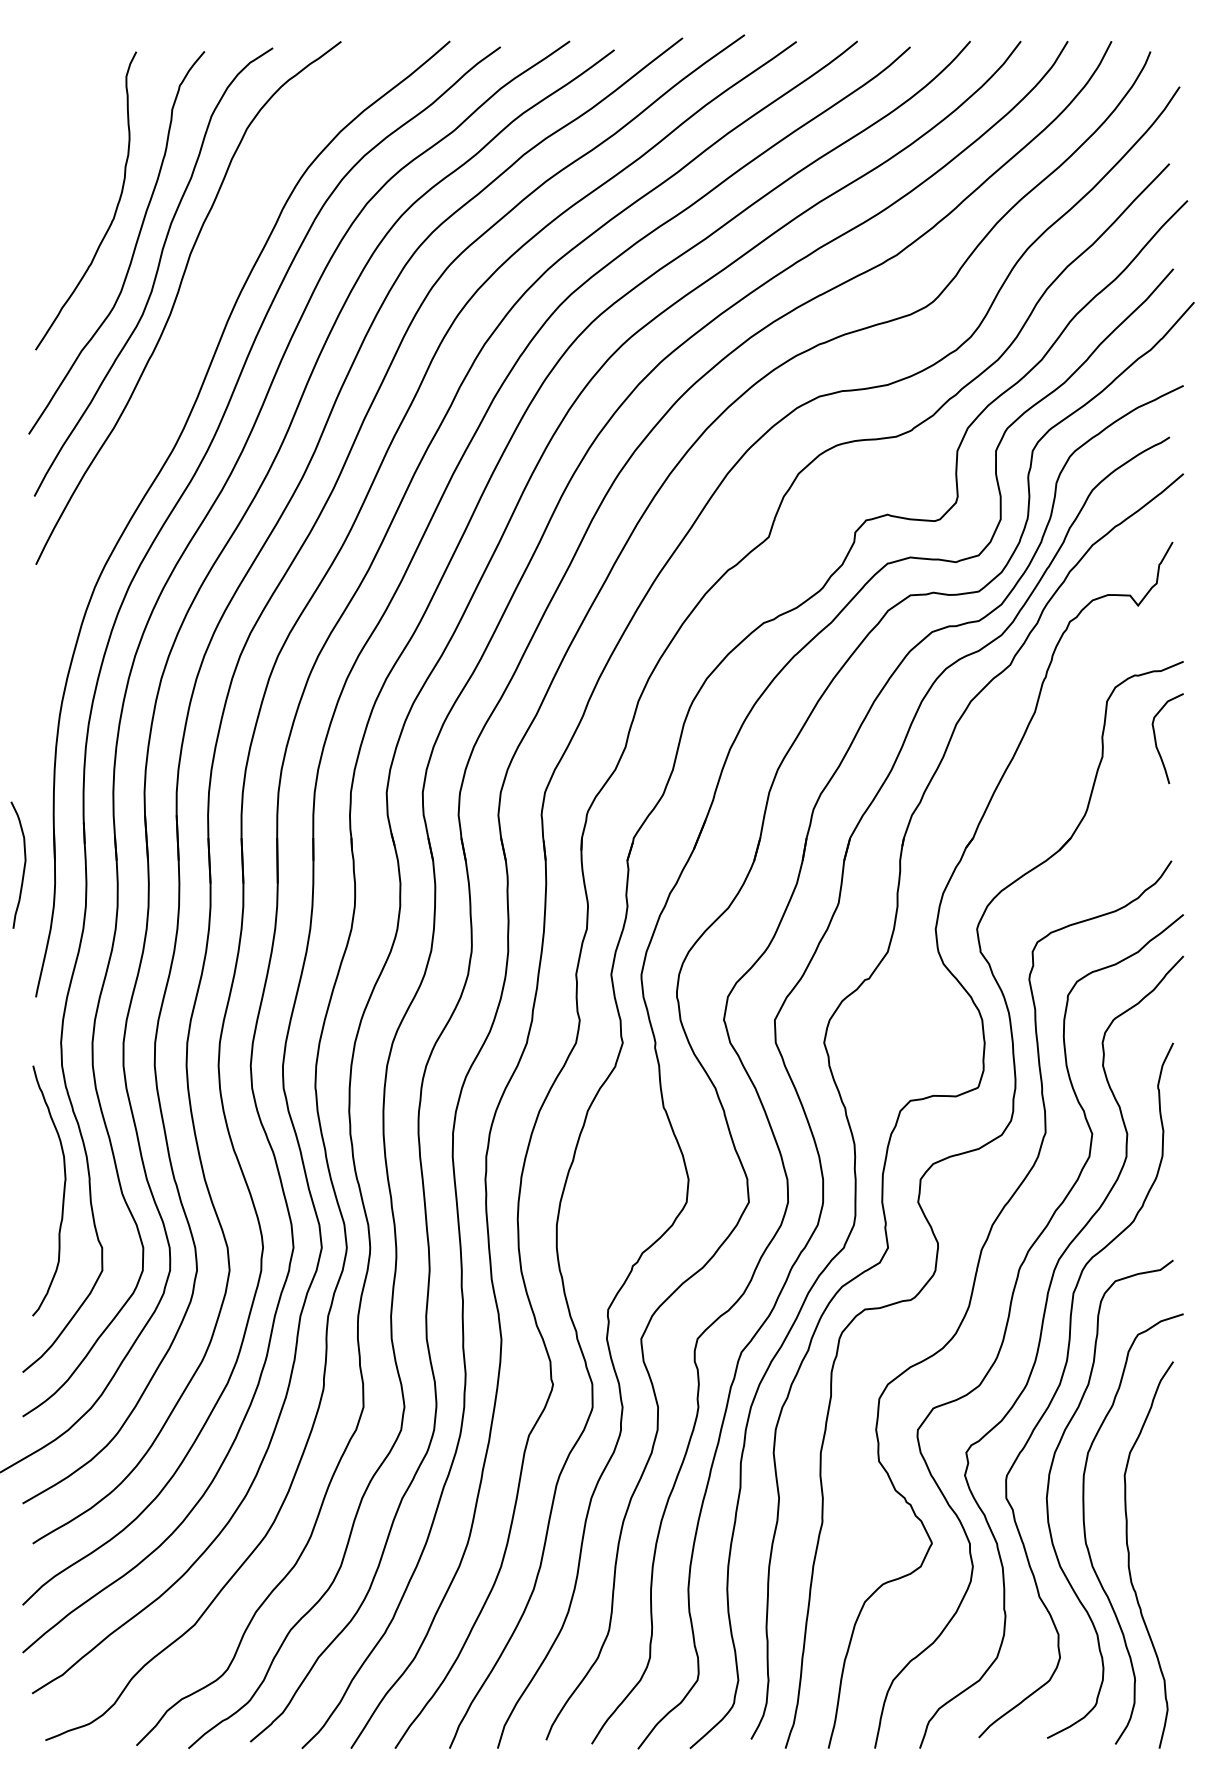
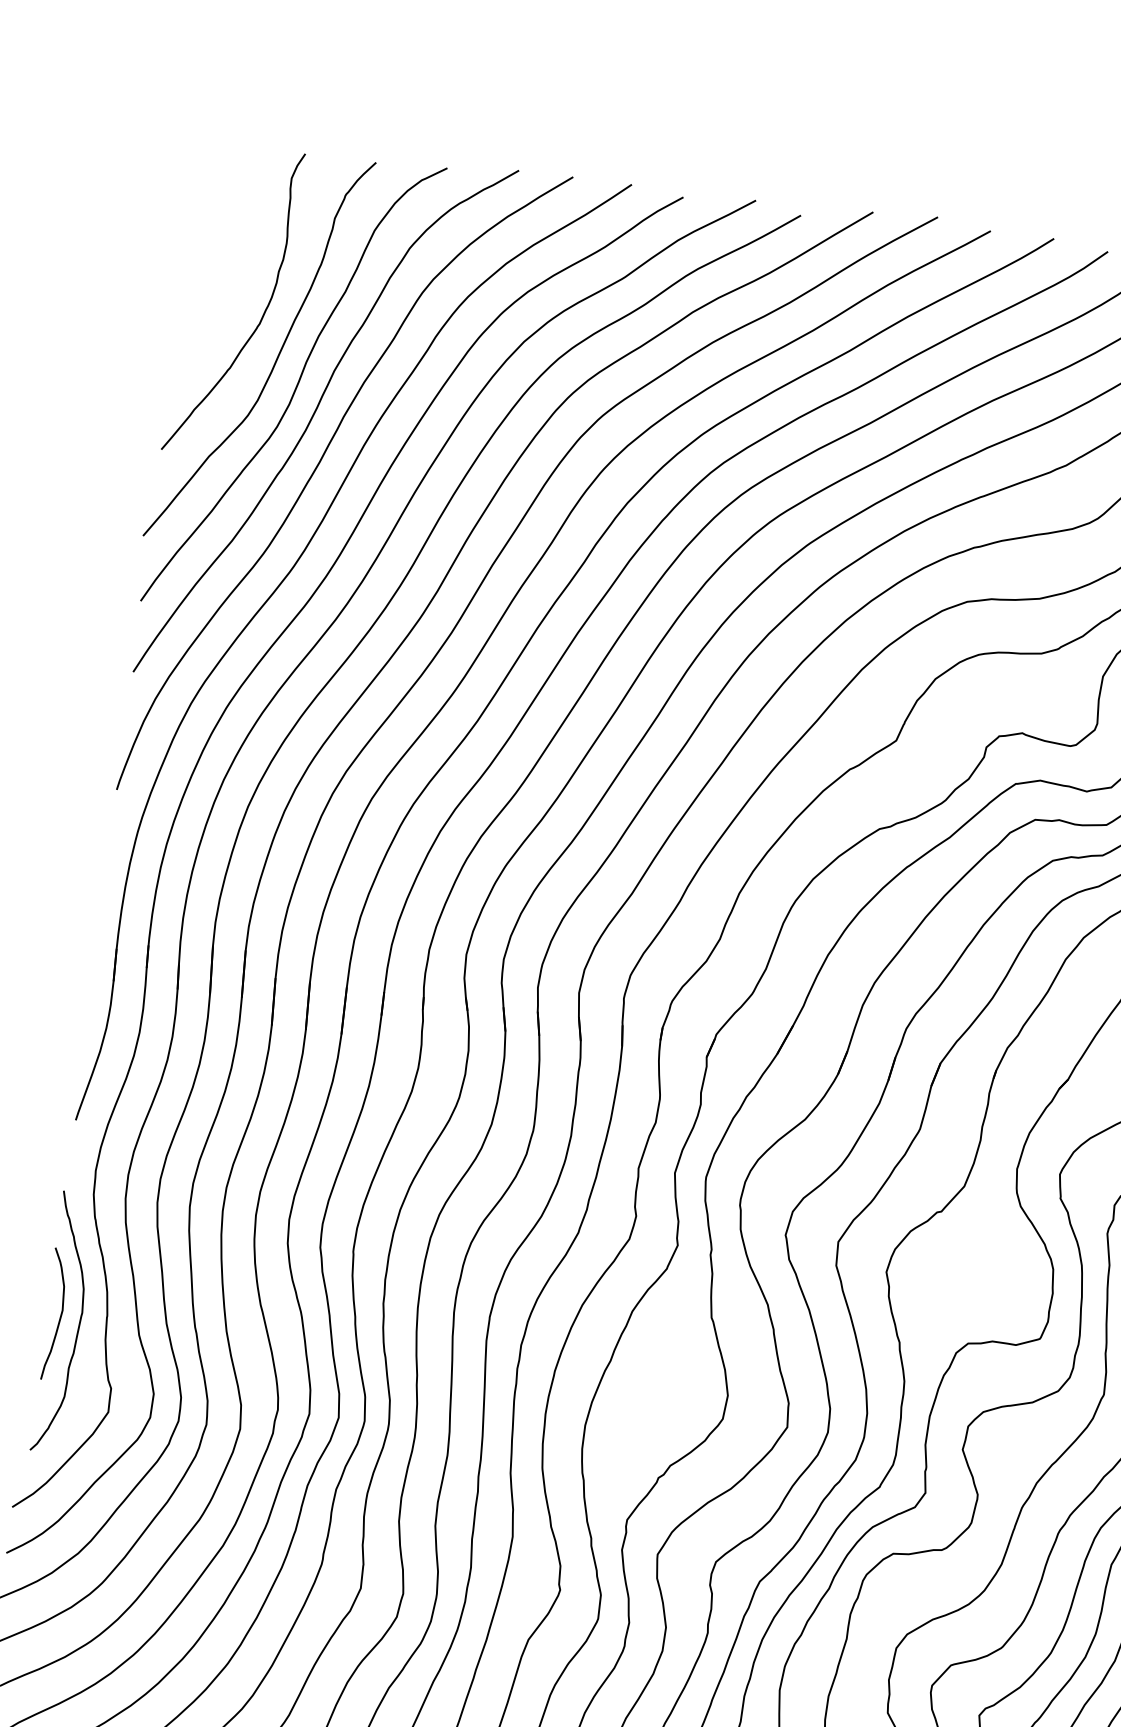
curve: (186, 348) -> (317, 467), added
curve: (23, 866) -> (59, 1316), moved

